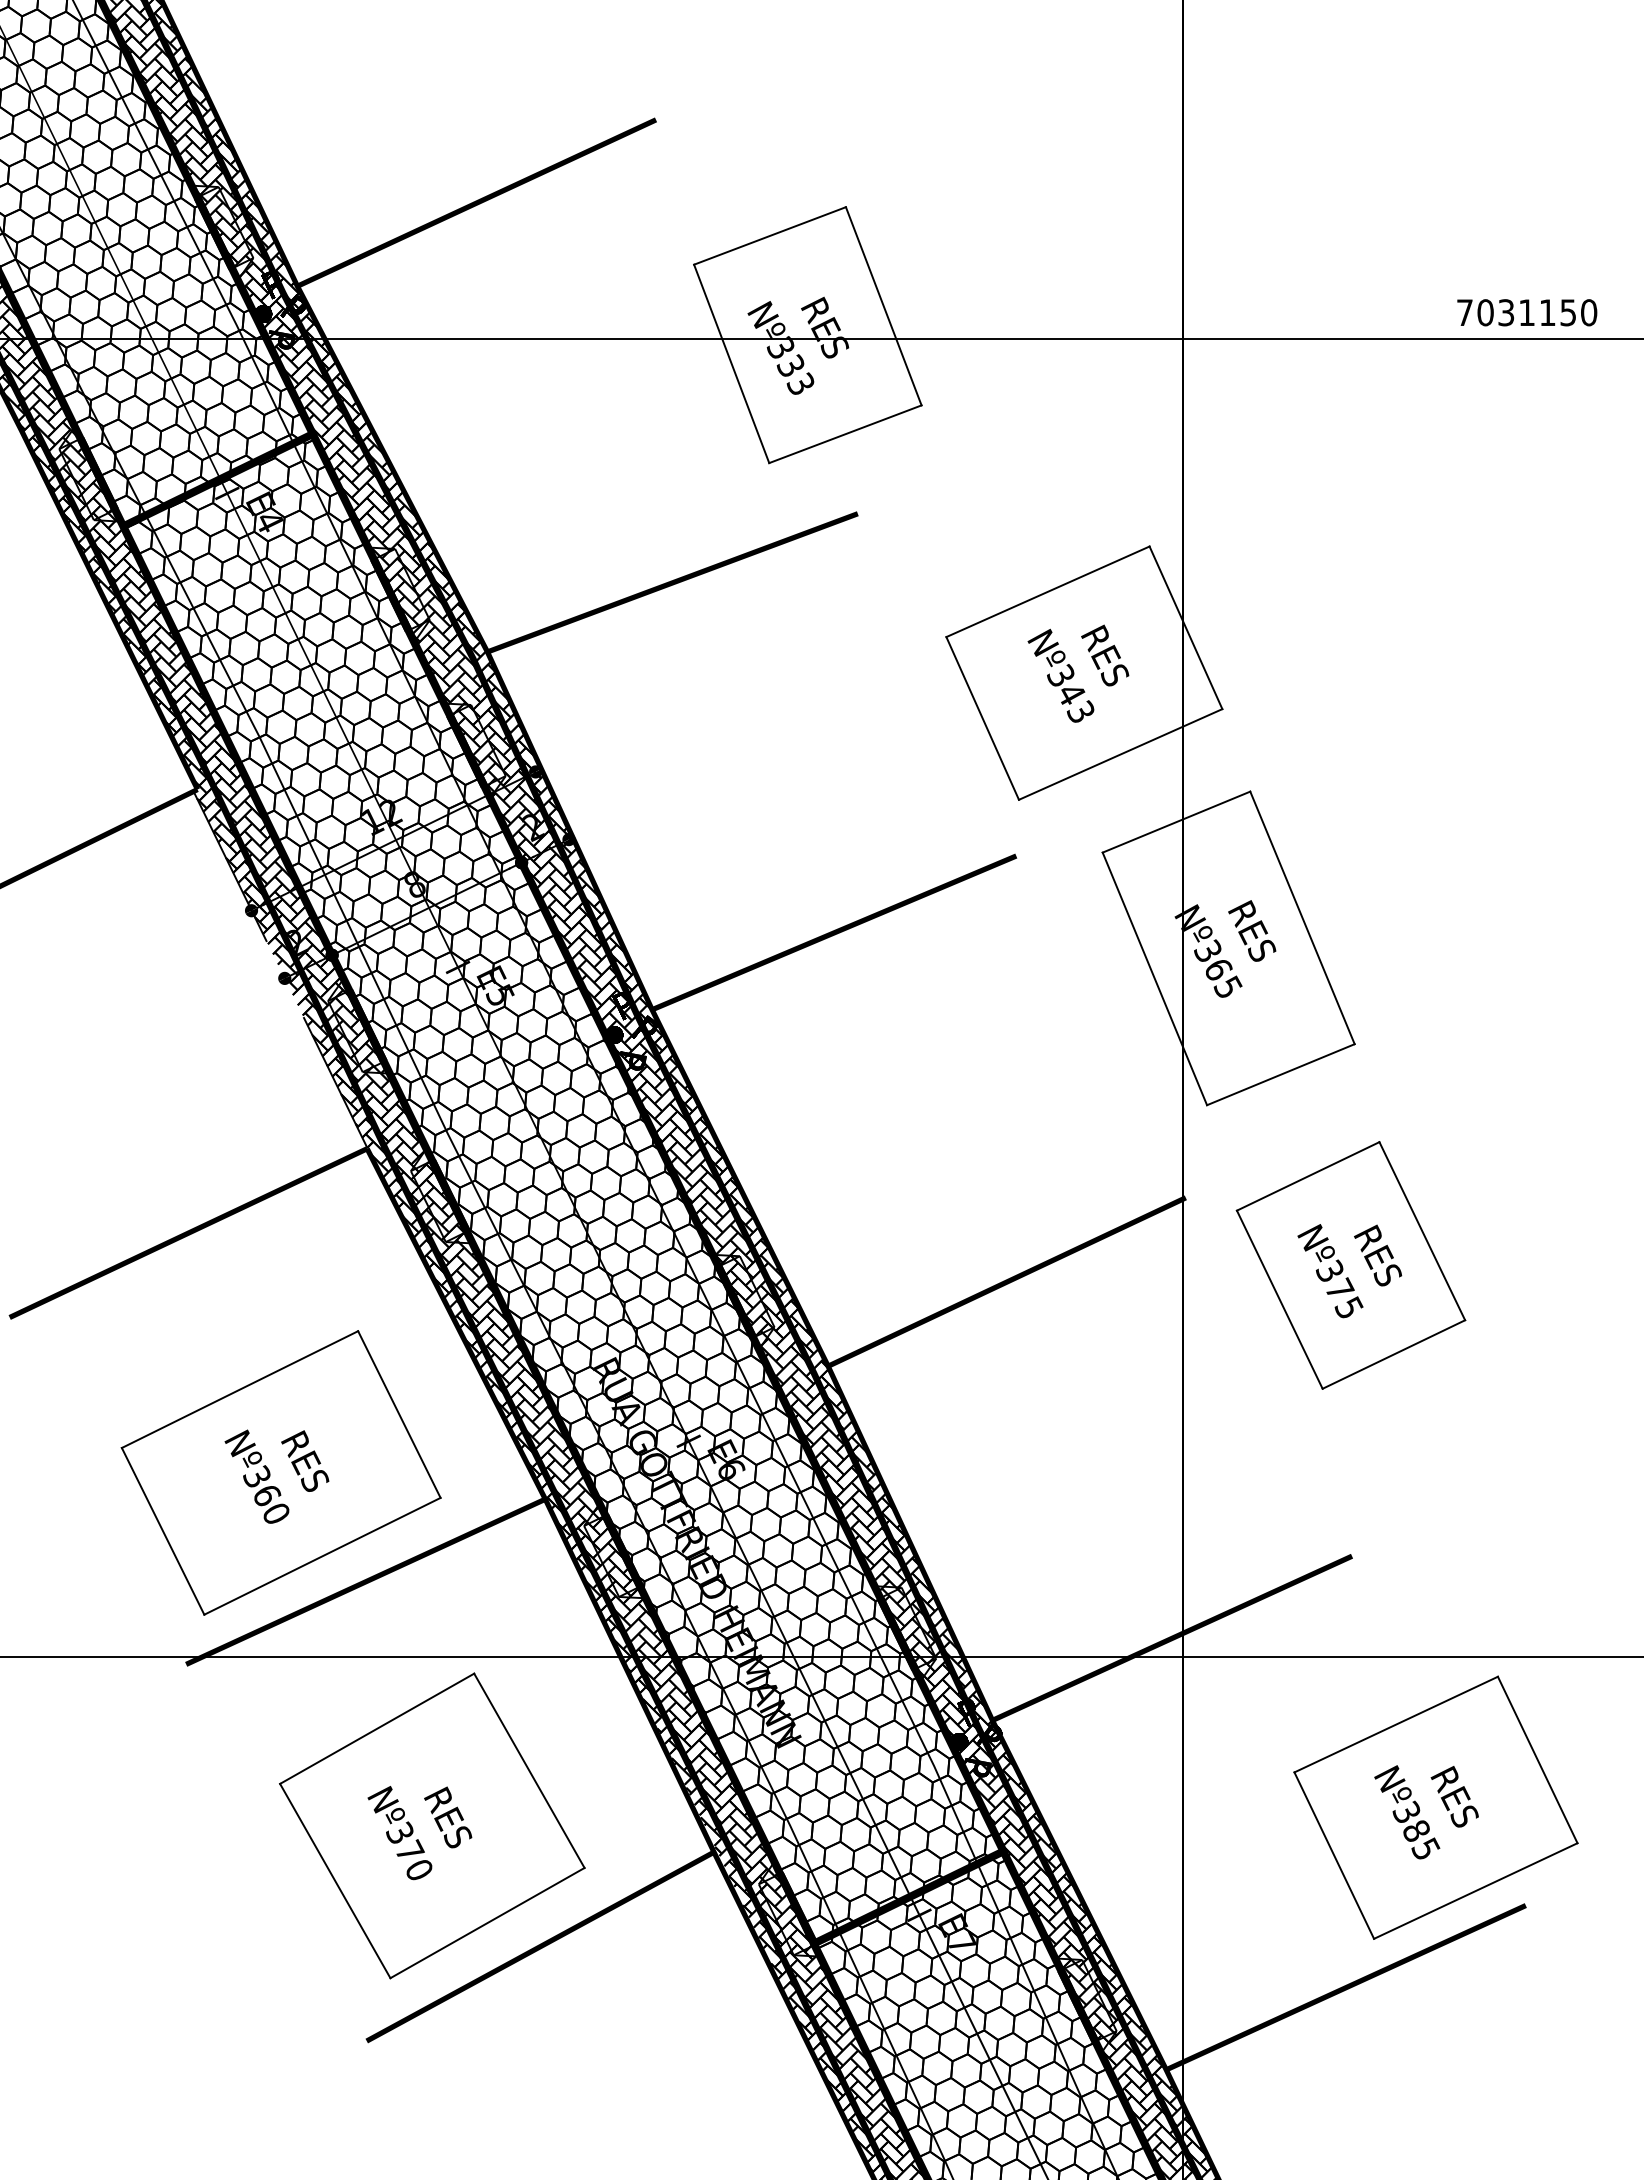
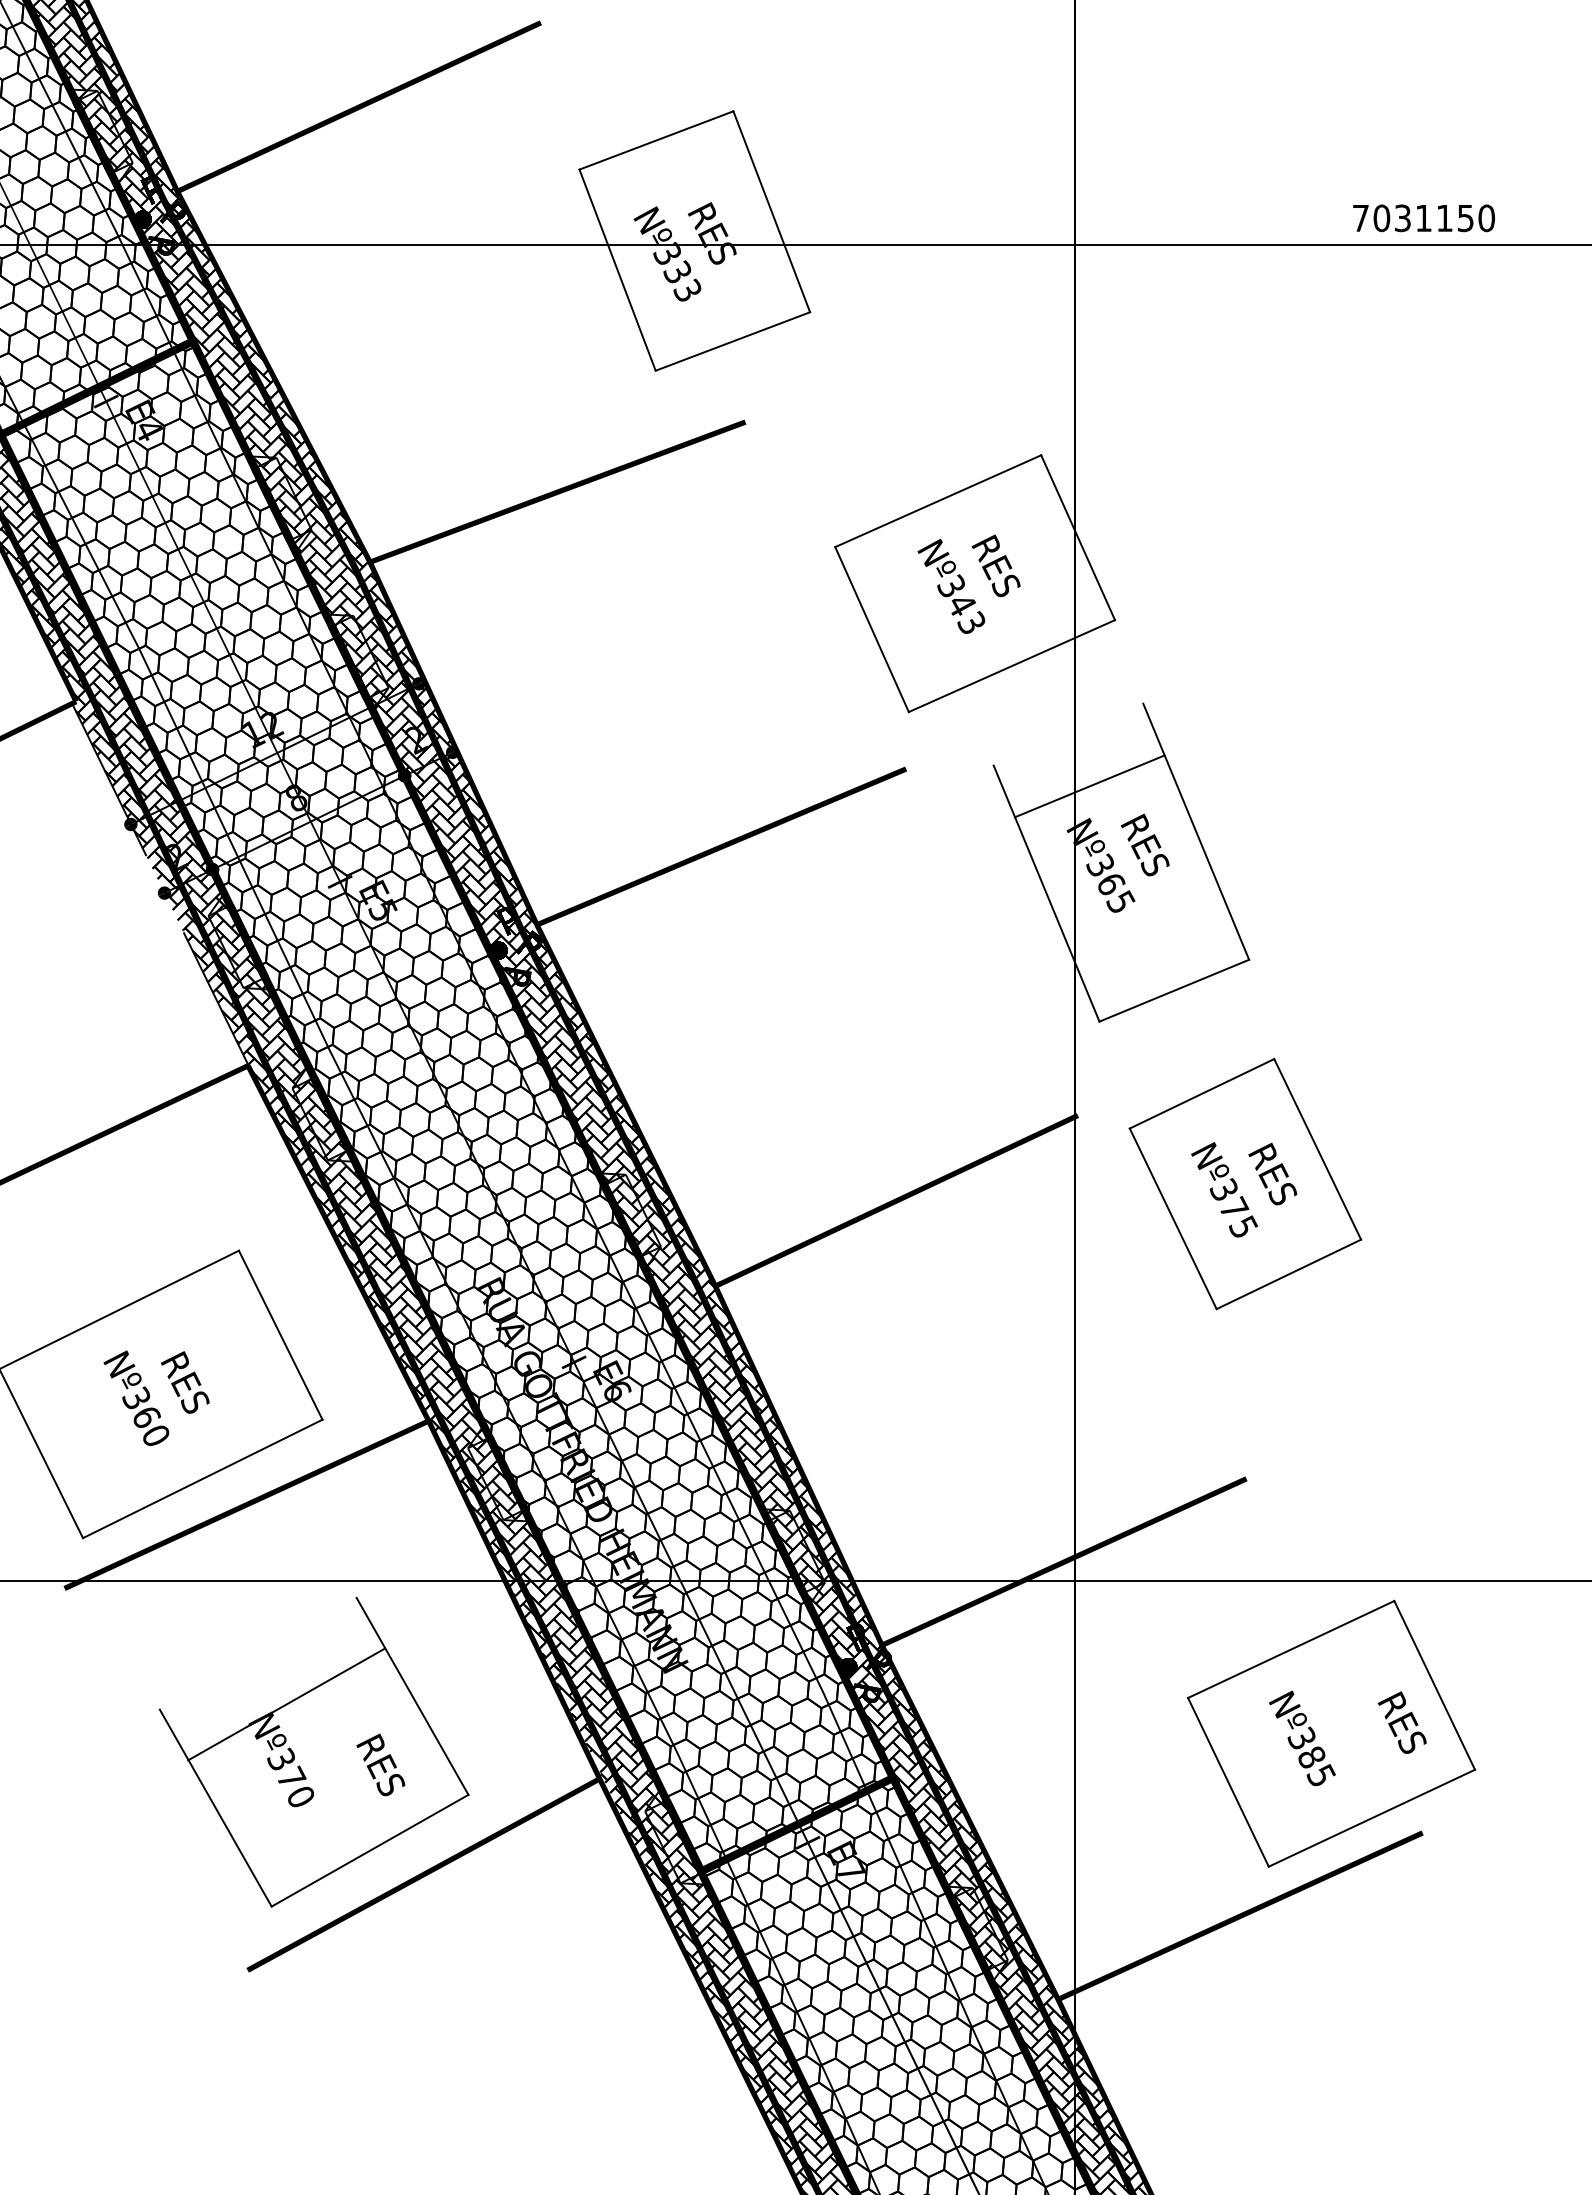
line: (1176, 821) -> (1089, 785), moved
line: (377, 1728) -> (286, 1704), moved
text: (1454, 1796) -> (1402, 1722), moved
text: (448, 1817) -> (381, 1764), moved

